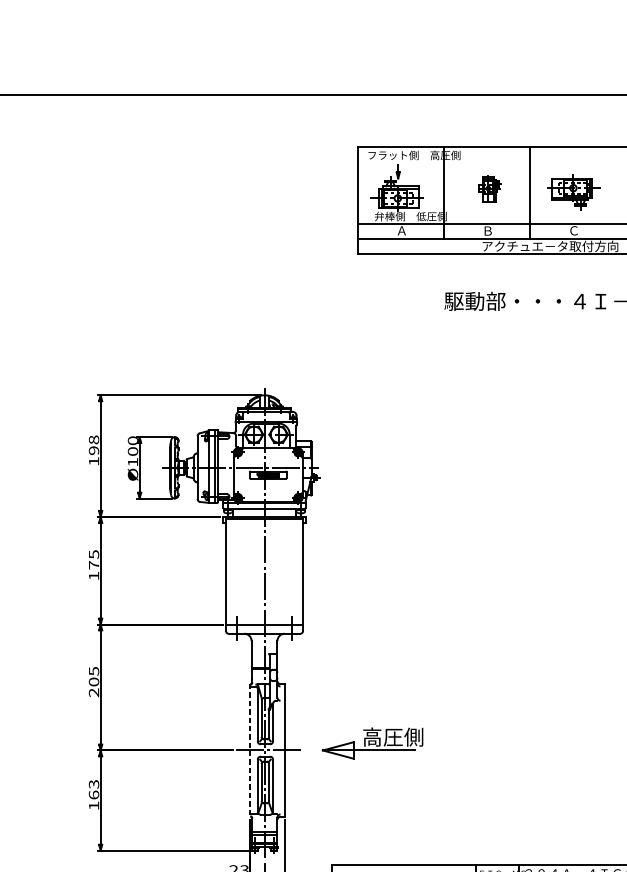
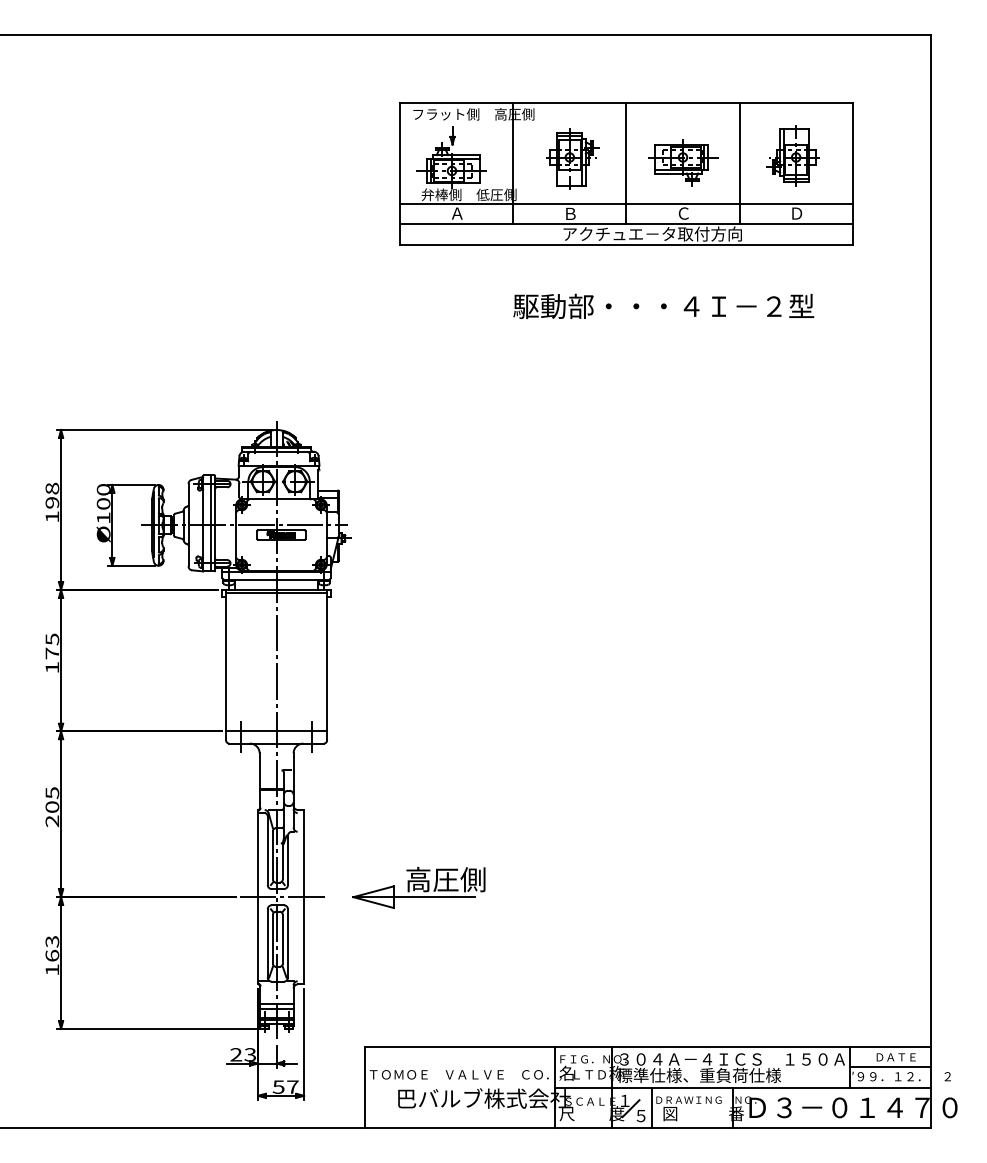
part: (489, 188) -> (572, 158), size x1.67
line: (616, 192) -> (739, 163), added
line: (250, 750) -> (258, 897), dashed -> solid

